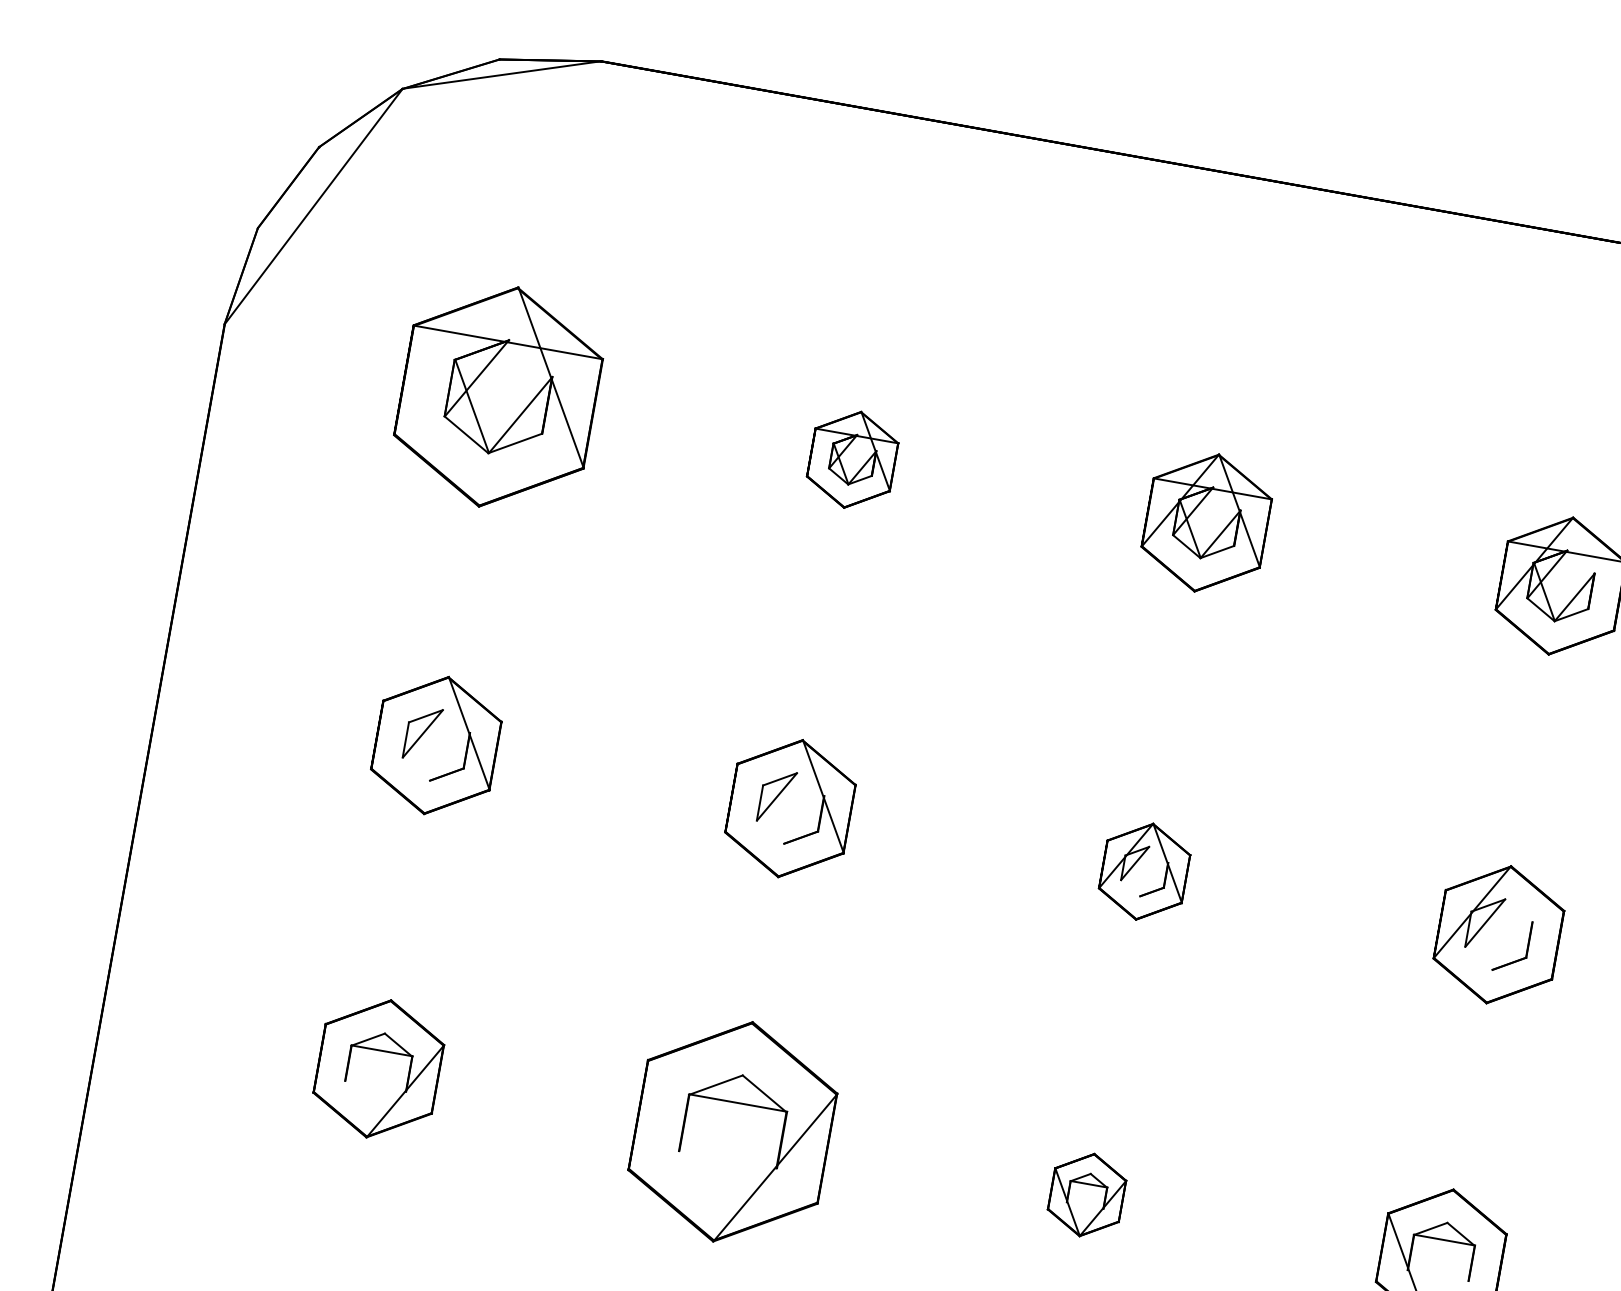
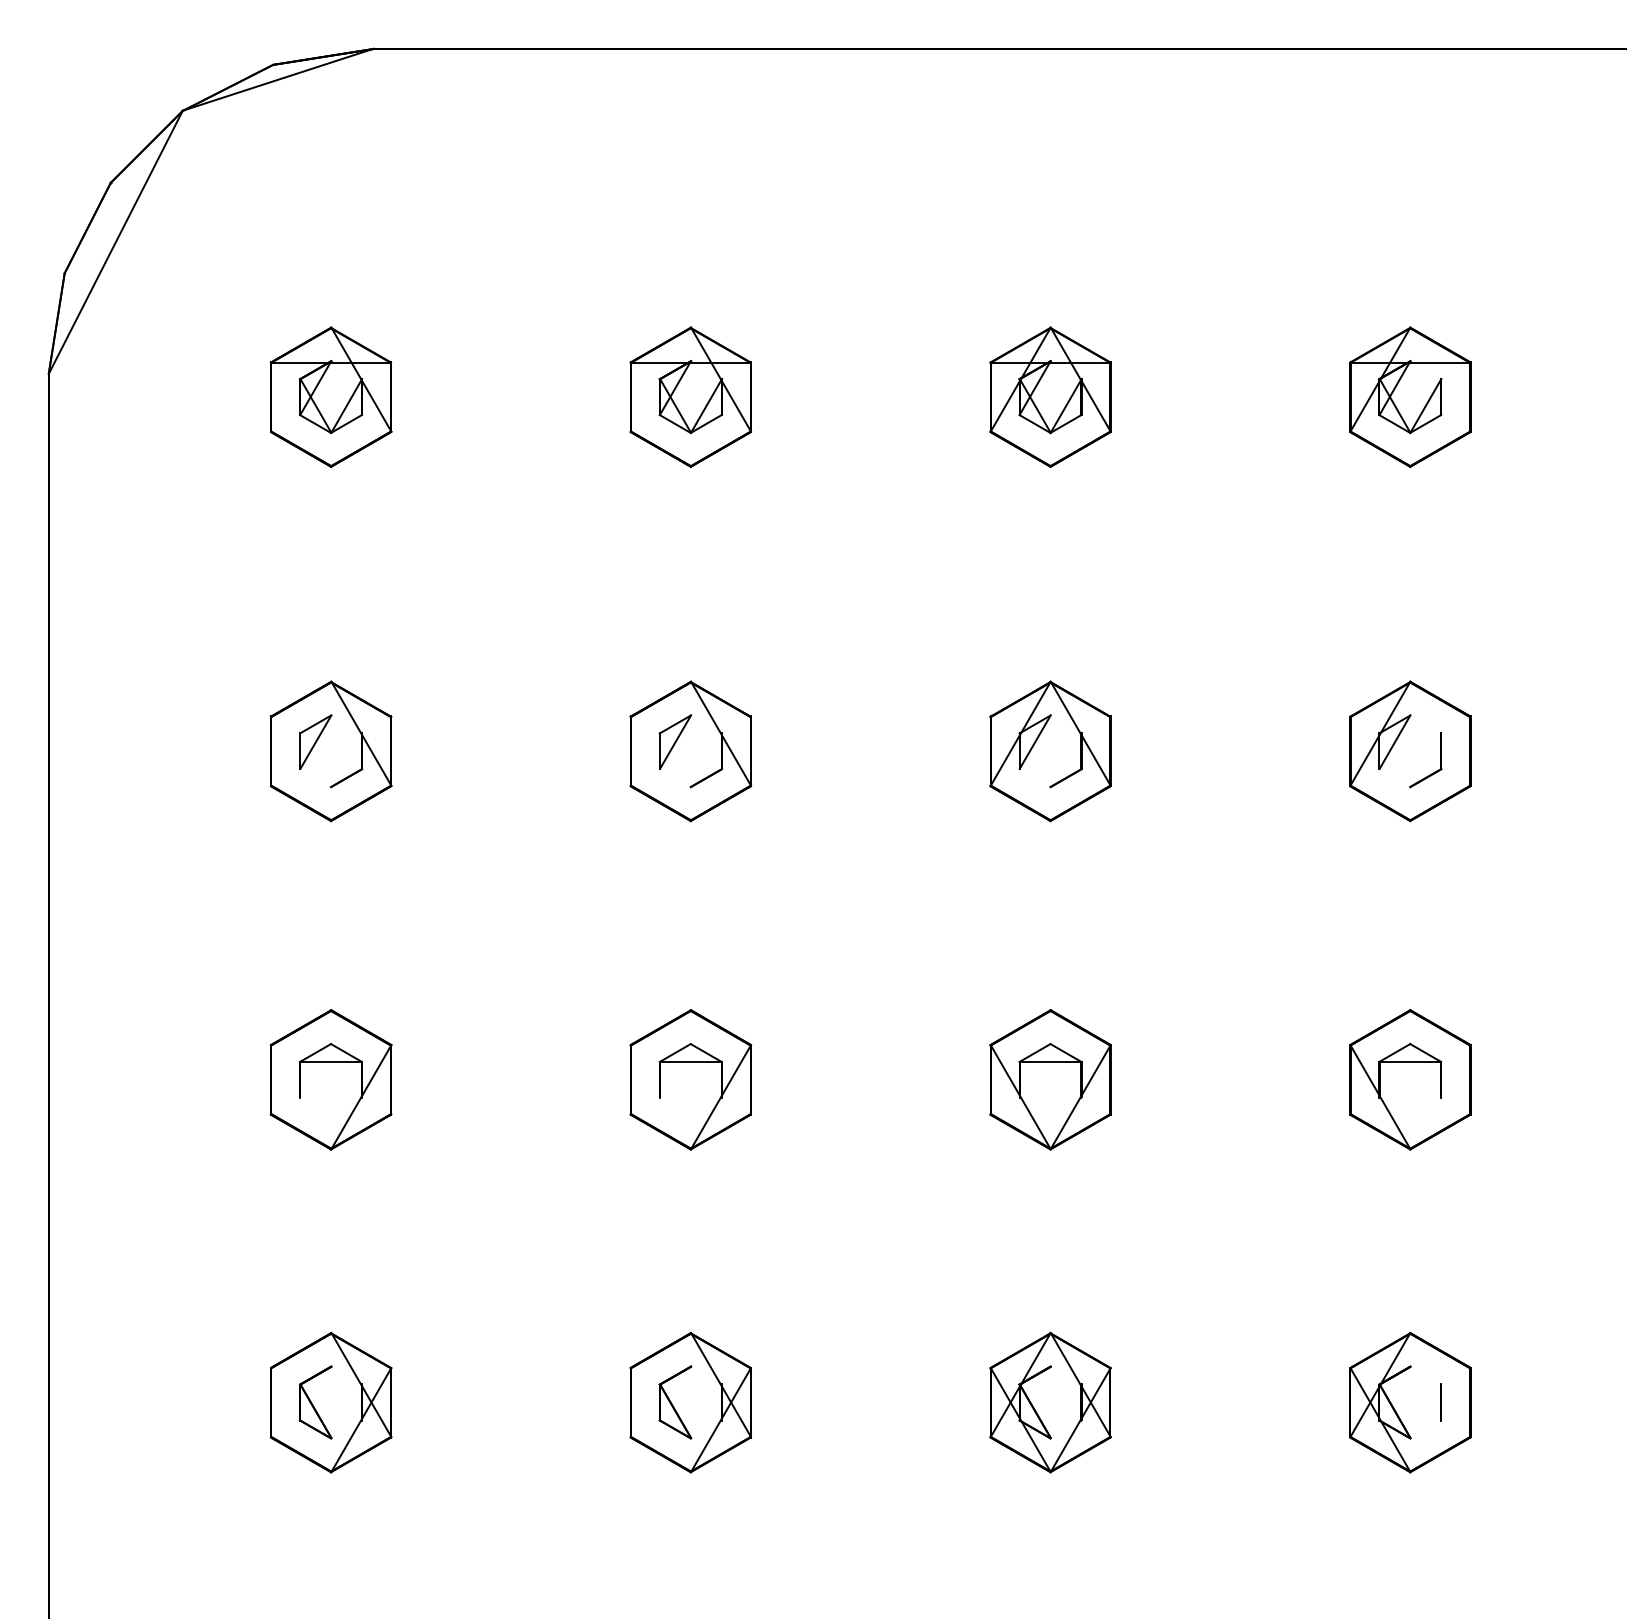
part: (498, 396) -> (330, 396), size x0.62
part: (852, 459) -> (690, 396), size x1.43
part: (1144, 871) -> (1050, 751), size x1.43
part: (732, 1131) -> (690, 1079), size x0.62
part: (1087, 1194) -> (1050, 1079), size x1.67

